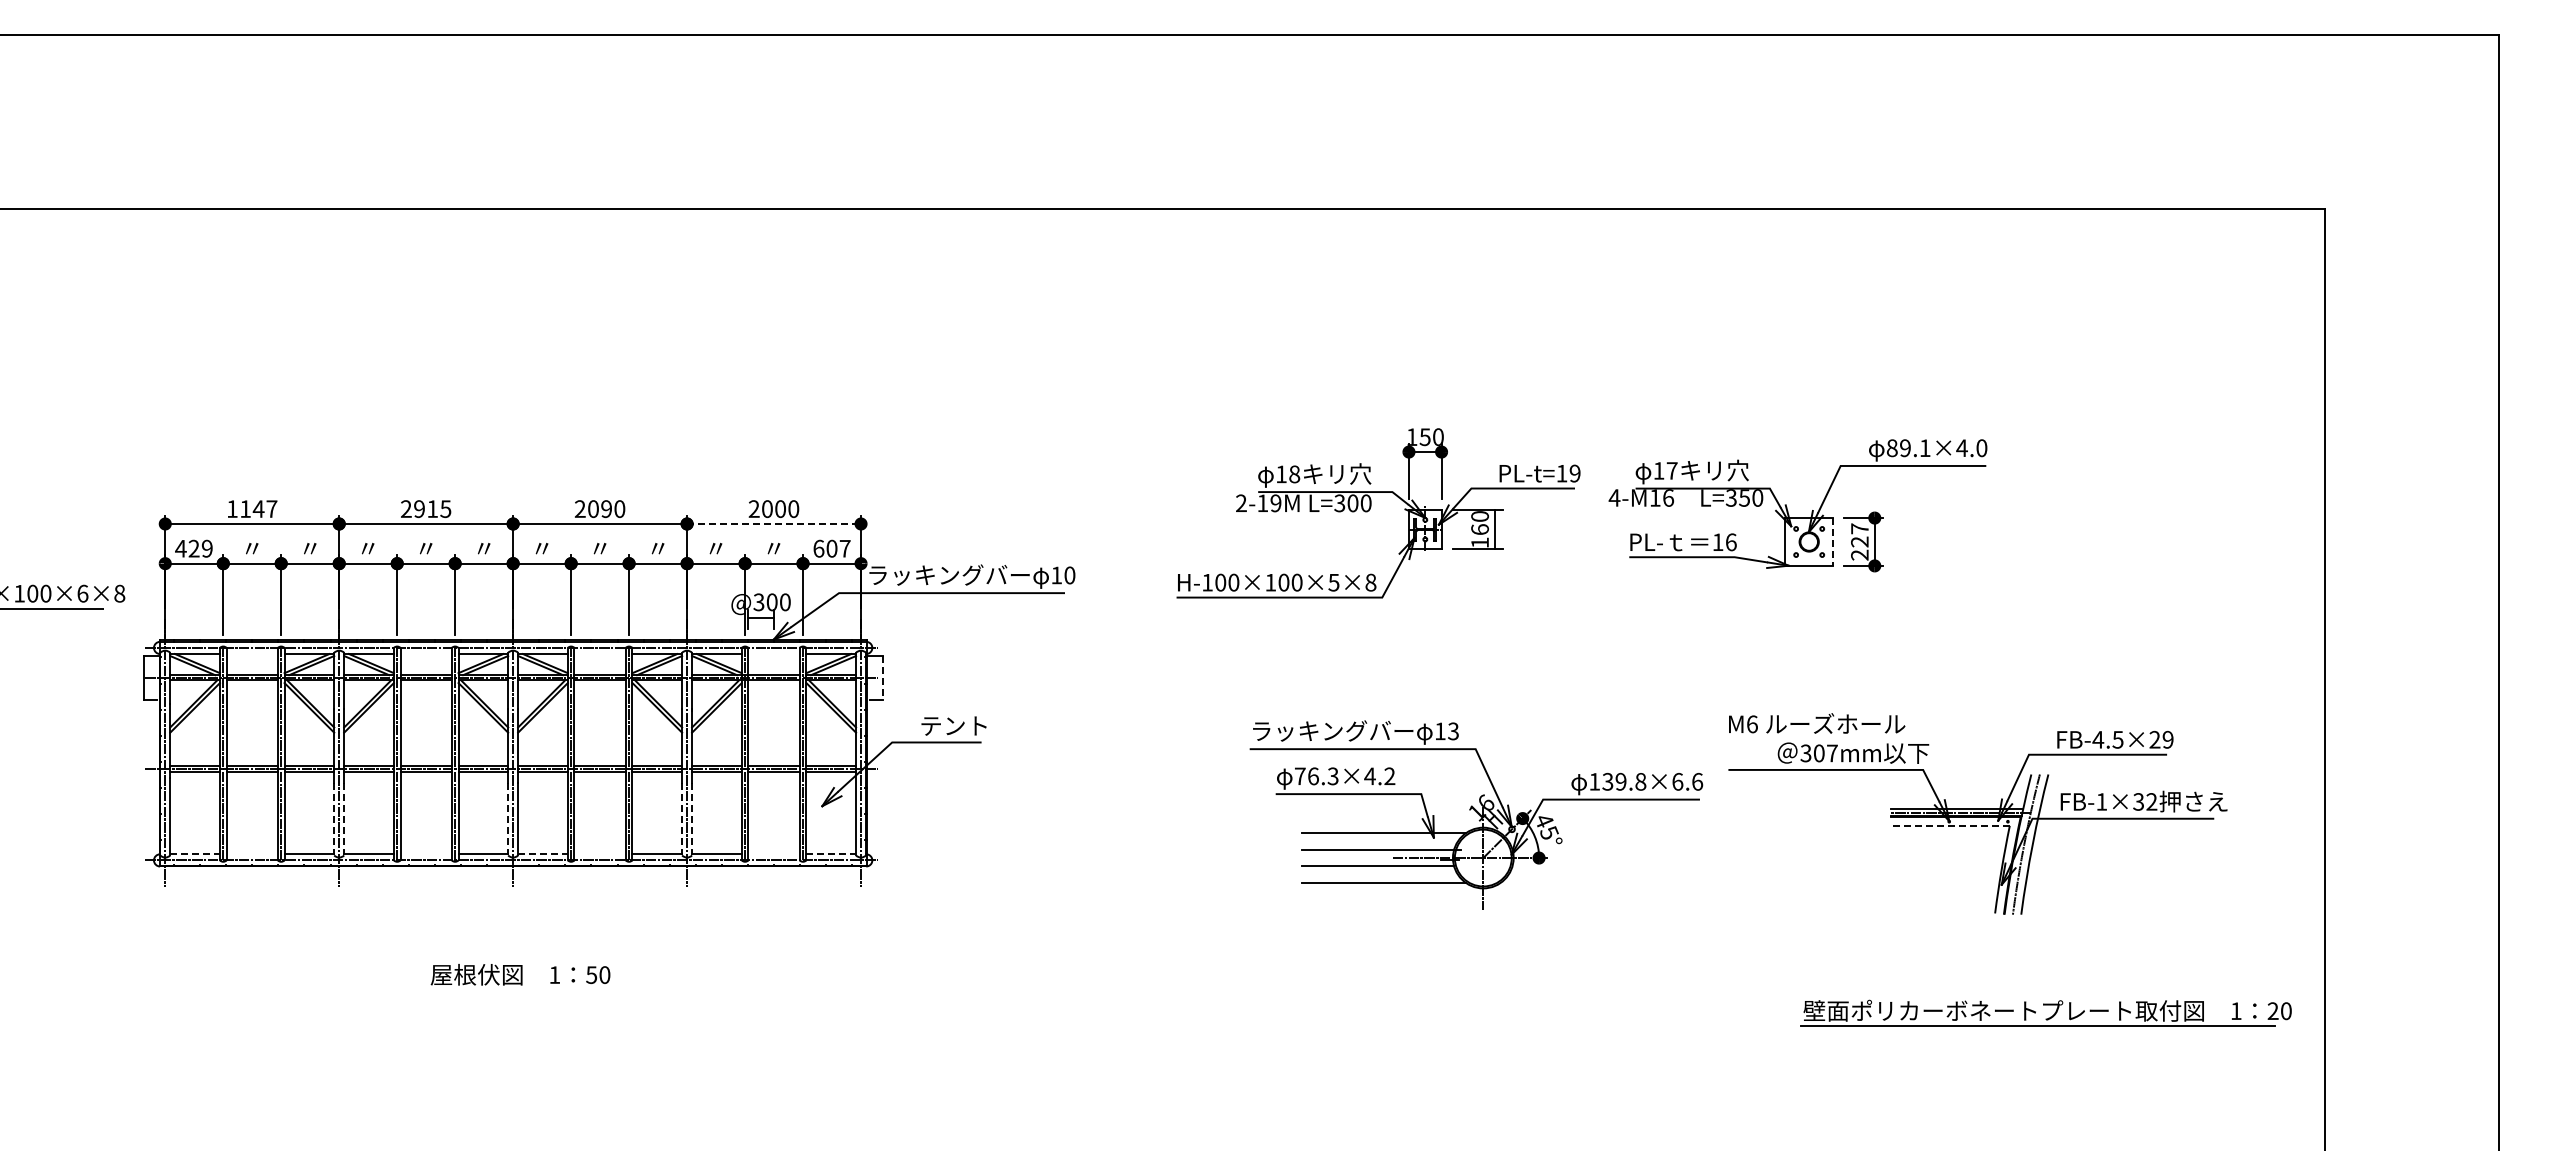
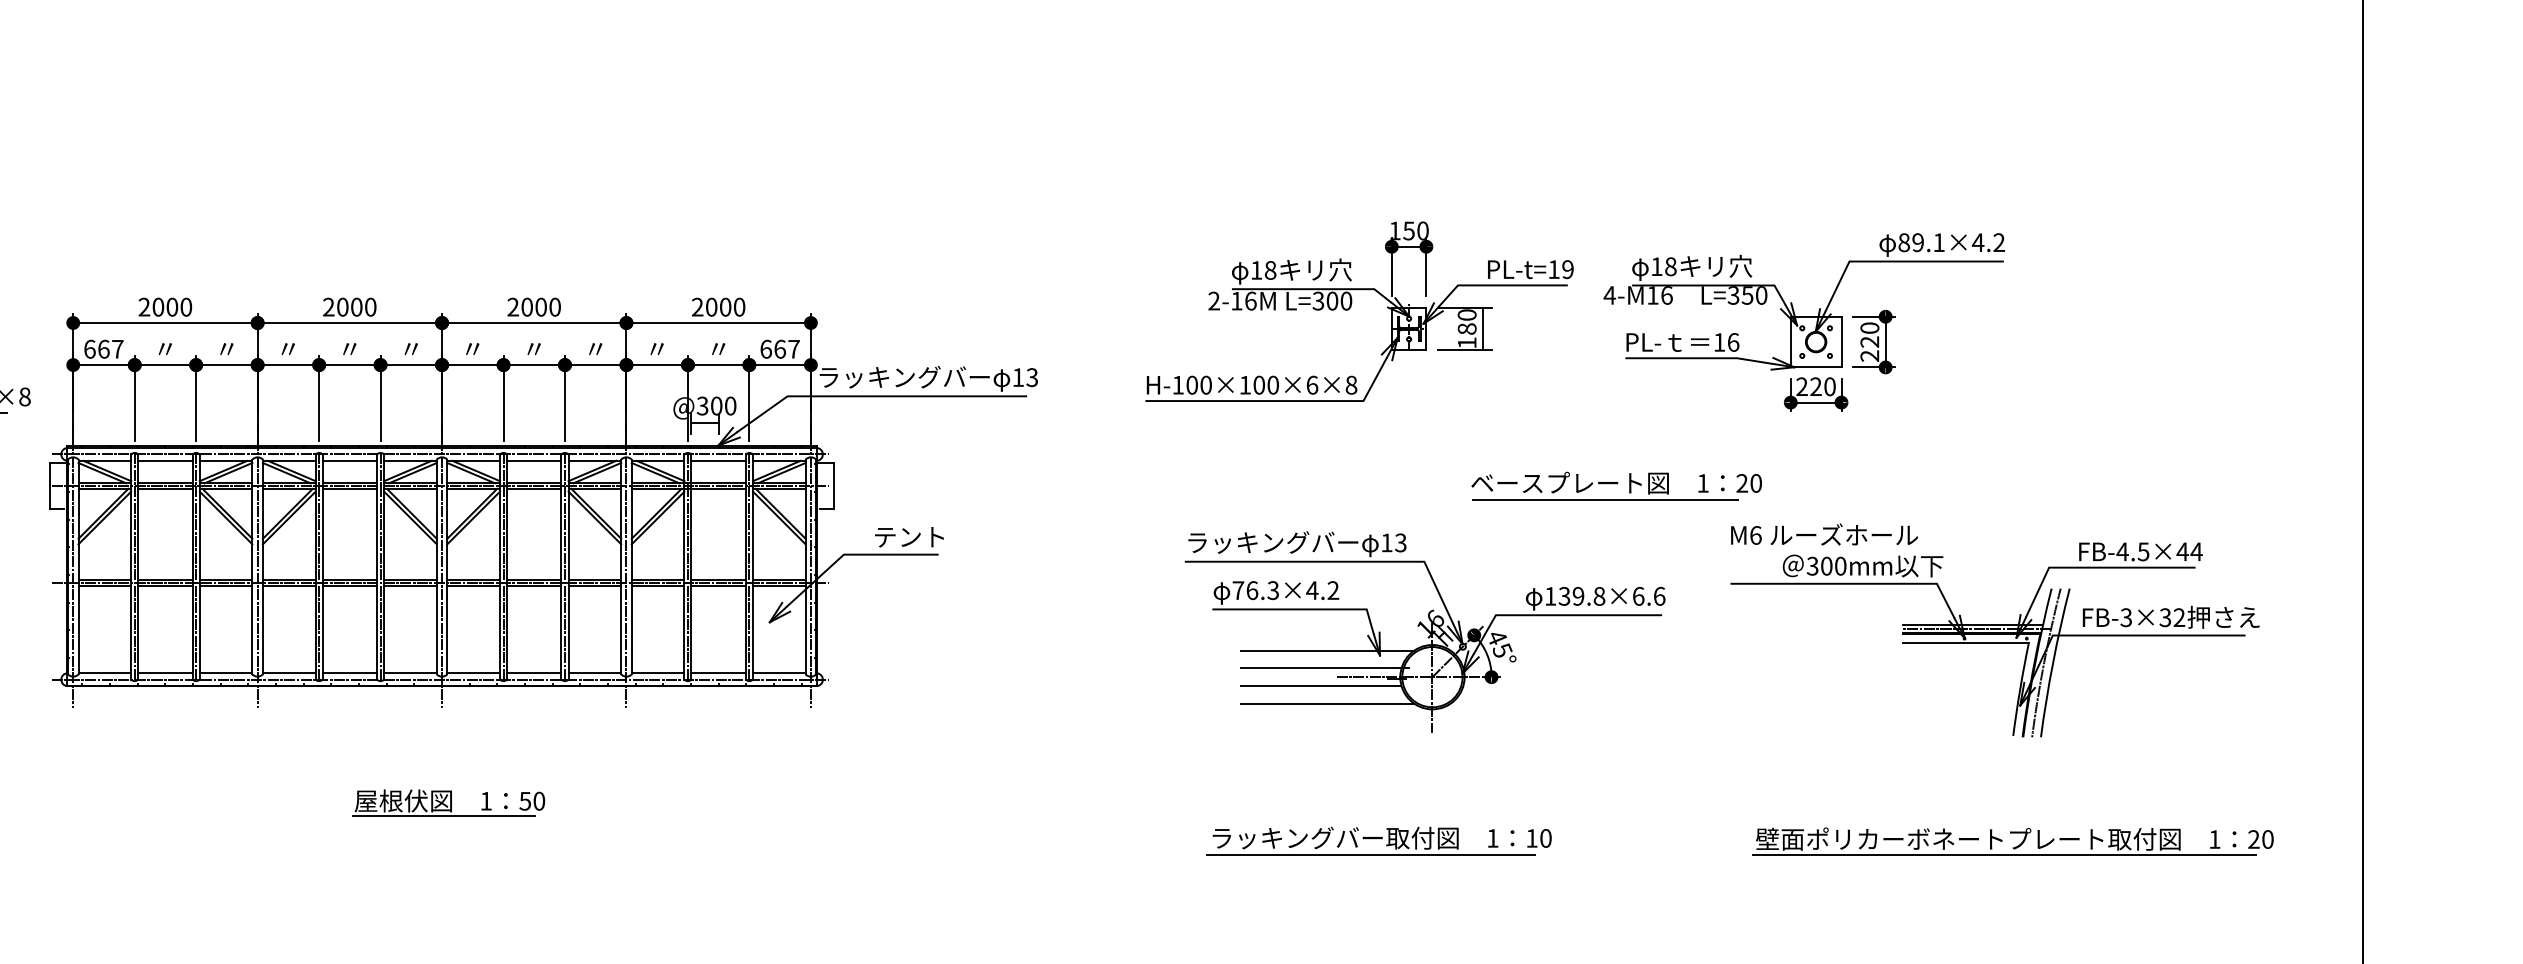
text: (1981, 448) -> (1998, 242), 89.1×4.0 -> 89.1×4.2
text: (1671, 470) -> (1670, 266), 17 -> 18
text: (1275, 503) -> (1250, 301), 2-19M -> 2-16M
text: (606, 508) -> (541, 306), 2090 -> 2000
text: (252, 509) -> (165, 307), 1147 -> 2000
text: (432, 509) -> (356, 307), 2915 -> 2000
line: (774, 524) -> (719, 323), dashed -> solid
text: (1859, 528) -> (1869, 327), 227 -> 220
text: (1479, 529) -> (1466, 328), 160 -> 180
line: (1833, 542) -> (1841, 342), dashed -> solid
text: (193, 548) -> (103, 348), 429 -> 667
text: (831, 548) -> (779, 348), 607 -> 667
text: (1069, 575) -> (1031, 377), 10 -> 13
text: (1333, 582) -> (1311, 385), H-100×100×5×8 -> H-100×100×6×8
part: (1808, 591) -> (1815, 394), added
line: (251, 654) -> (164, 461), added
line: (425, 654) -> (349, 461), added
line: (599, 654) -> (533, 461), added
line: (773, 654) -> (718, 461), added
line: (882, 677) -> (833, 485), dashed -> solid
part: (1621, 677) -> (1617, 485), added
text: (2161, 739) -> (2189, 551), FB-4.5×29 -> FB-4.5×44
text: (1832, 753) -> (1840, 566), 307mm -> 300mm
text: (2101, 801) -> (2126, 617), FB-1×32 -> FB-3×32
part: (1476, 814) -> (1425, 631), moved
line: (334, 819) -> (252, 636), dashed -> solid
line: (344, 819) -> (263, 636), dashed -> solid
line: (508, 819) -> (437, 636), dashed -> solid
line: (682, 819) -> (621, 636), dashed -> solid
line: (692, 819) -> (632, 636), dashed -> solid
line: (1949, 825) -> (1964, 642), dashed -> solid
line: (195, 854) -> (105, 673), dashed -> solid
line: (251, 854) -> (164, 673), added
line: (425, 854) -> (349, 673), added
line: (542, 854) -> (473, 673), dashed -> solid
line: (599, 854) -> (533, 673), added
line: (773, 854) -> (718, 673), added
line: (831, 854) -> (779, 673), dashed -> solid
line: (515, 988) -> (444, 815), added
part: (1396, 1012) -> (1378, 840), added
part: (2045, 1012) -> (2012, 840), moved

